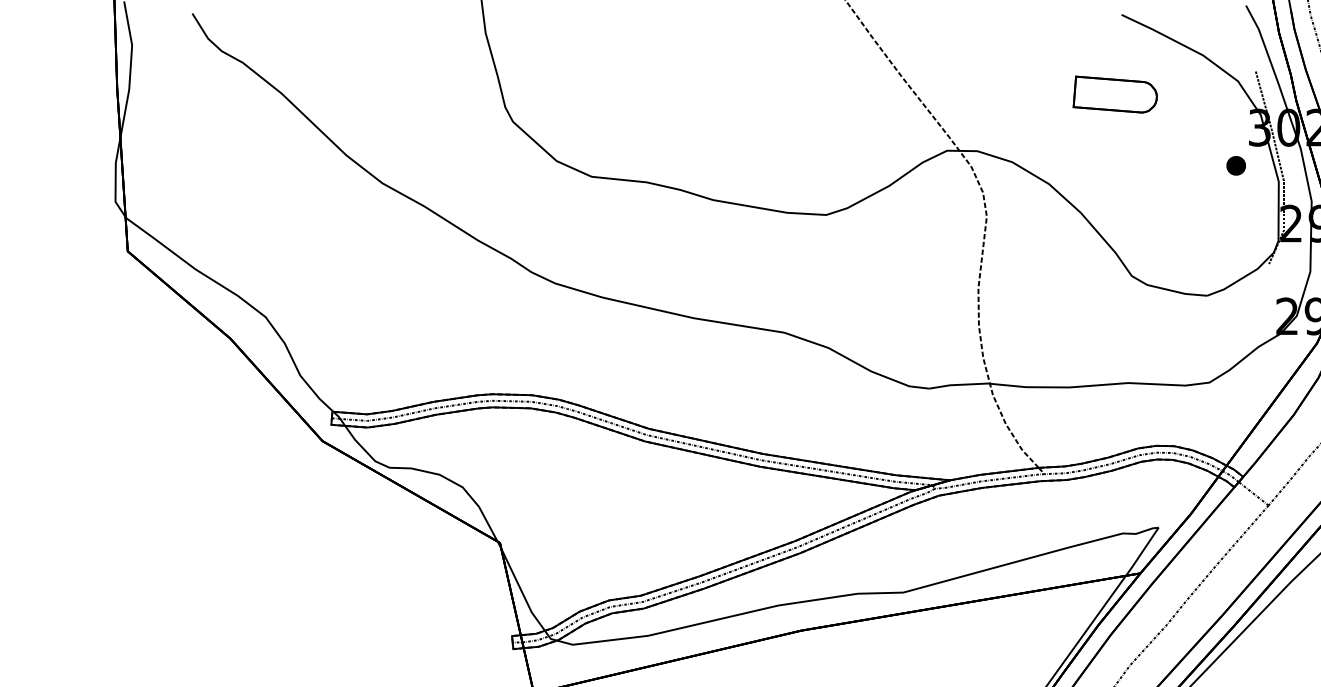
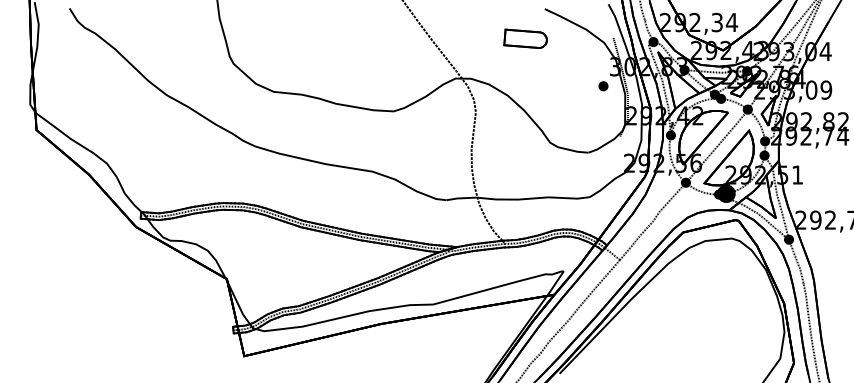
part: (1115, 93) -> (525, 38), moved

